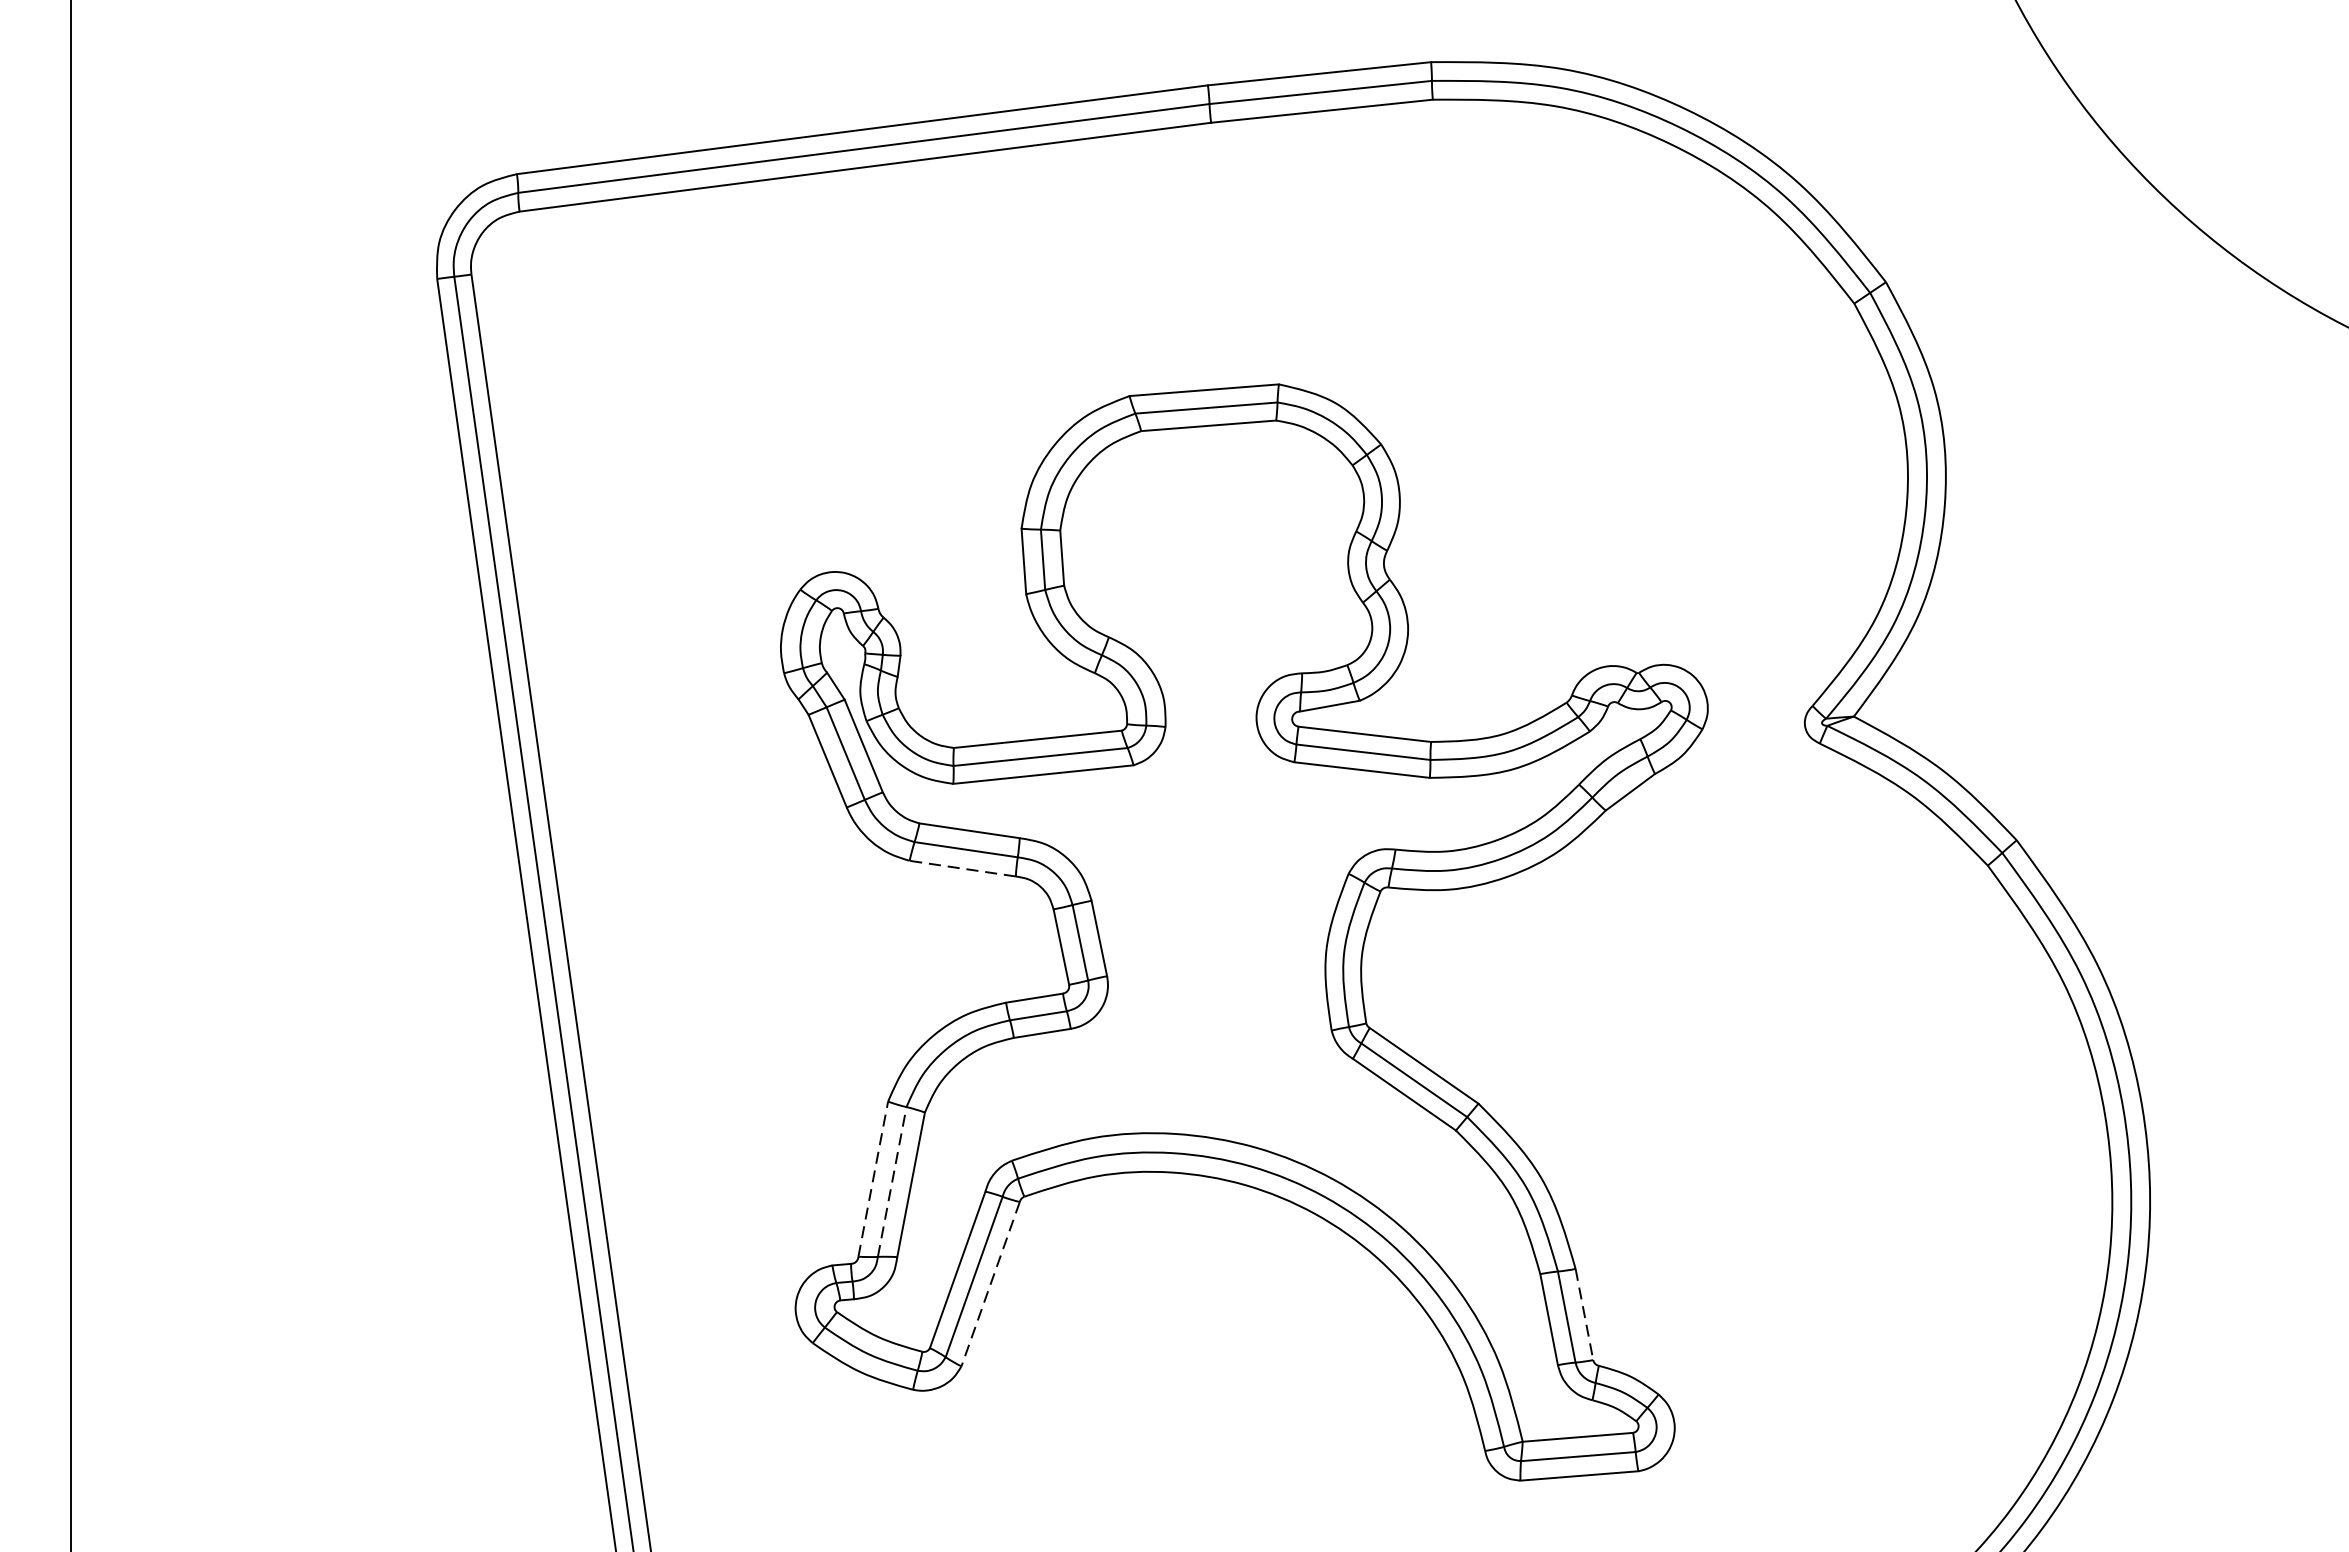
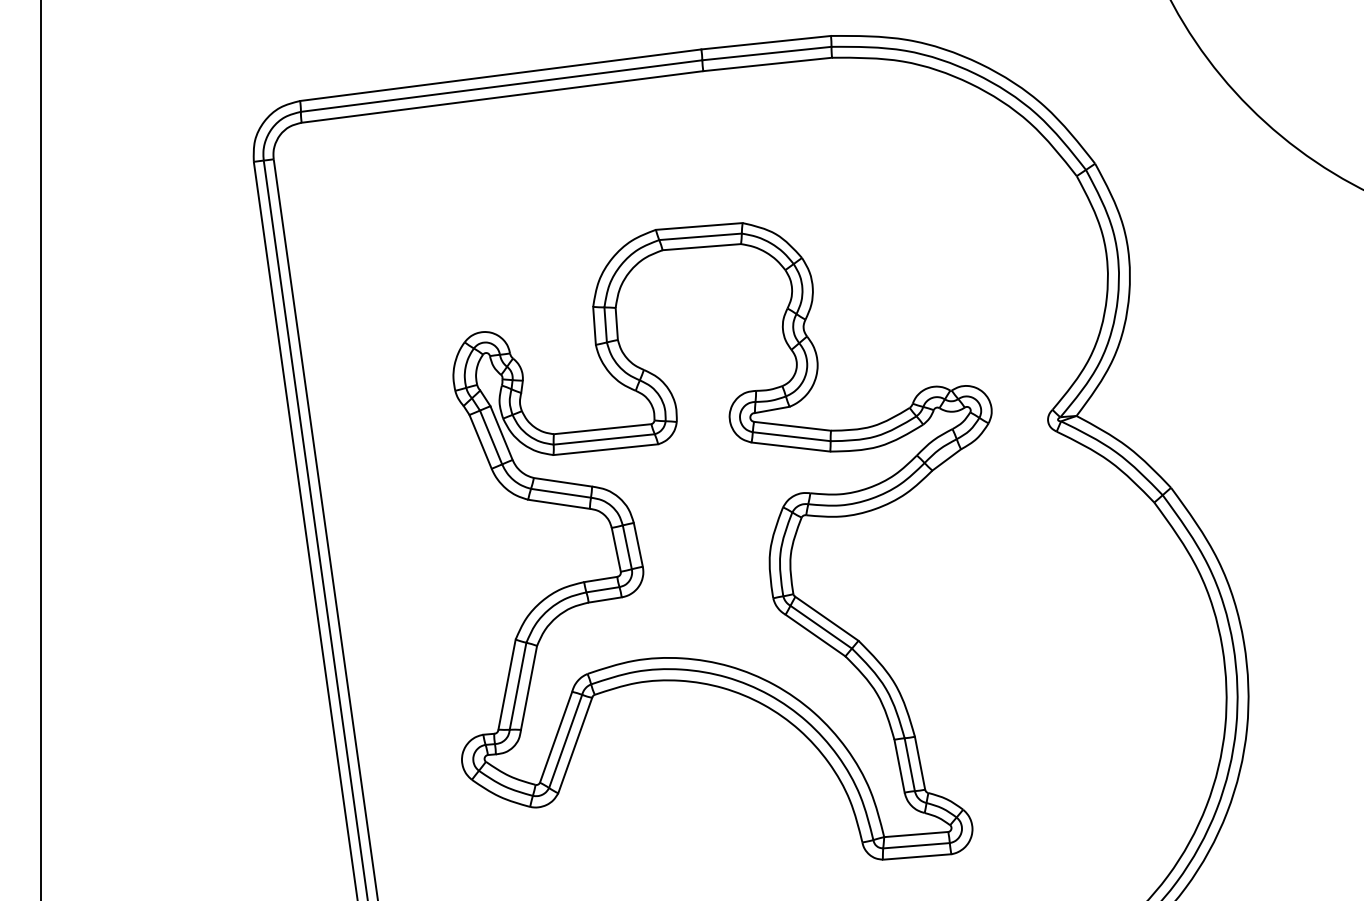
line: (961, 868) -> (558, 504), dashed -> solid
line: (874, 1178) -> (507, 684), dashed -> solid
line: (892, 1180) -> (518, 685), dashed -> solid
line: (991, 1283) -> (575, 745), dashed -> solid
line: (1585, 1314) -> (920, 763), dashed -> solid

